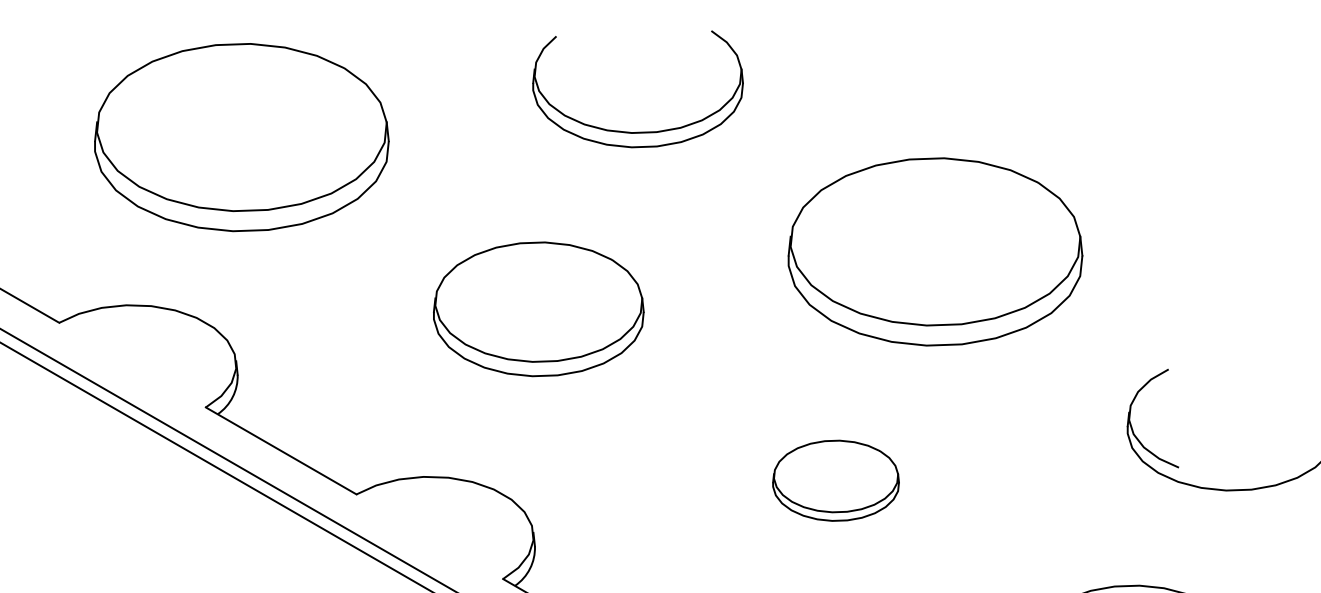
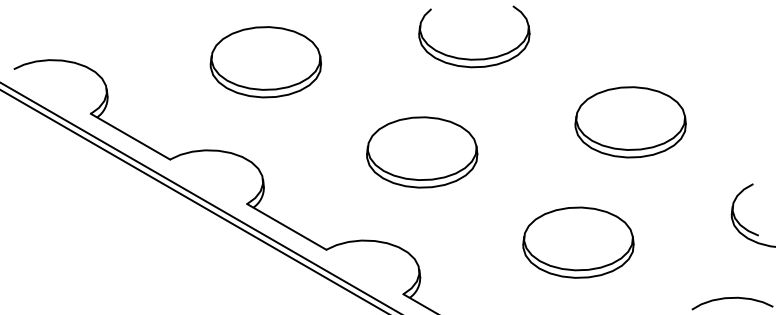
part: (240, 138) -> (265, 62), size x0.71
part: (934, 252) -> (630, 122), size x0.71
part: (836, 480) -> (578, 242), size x1.67

